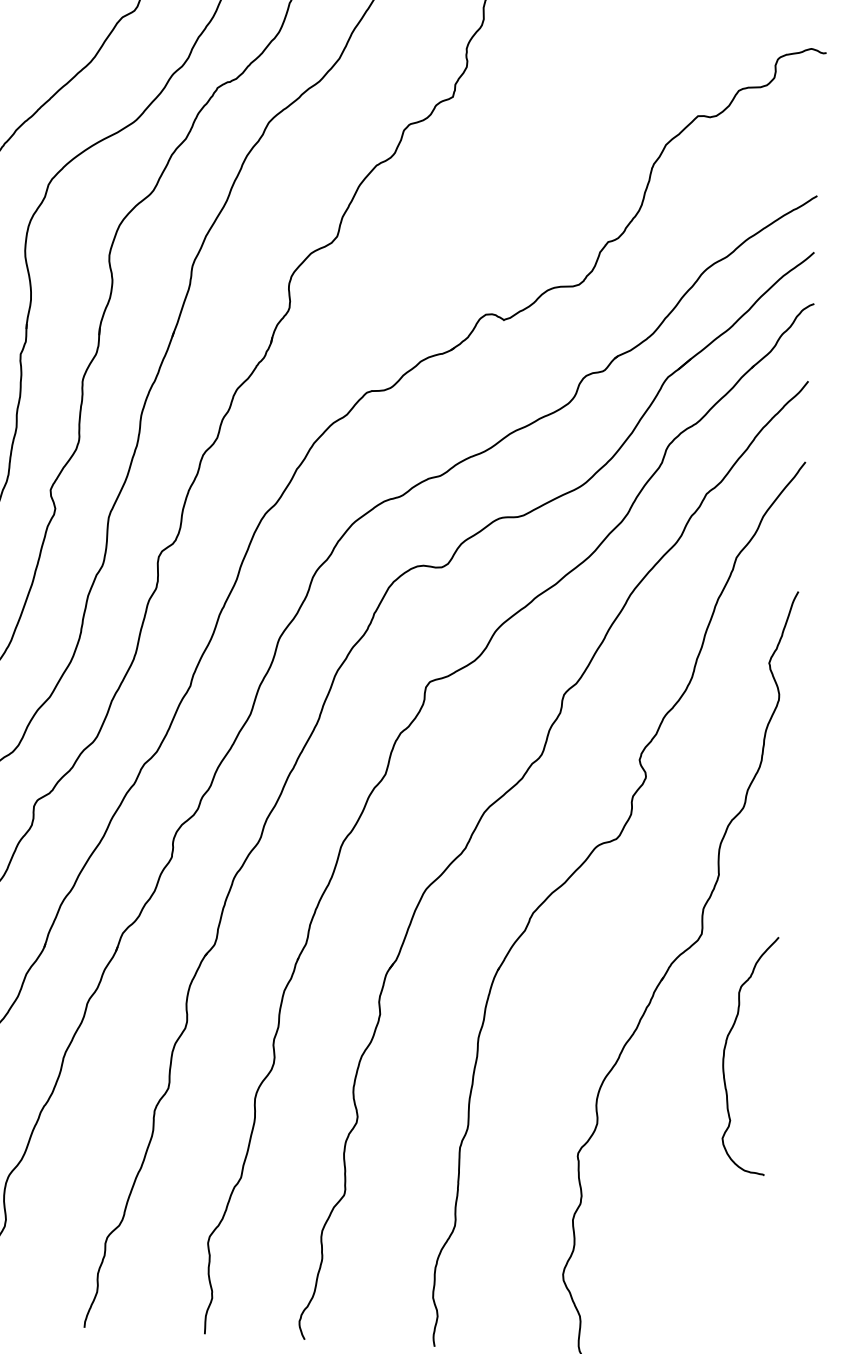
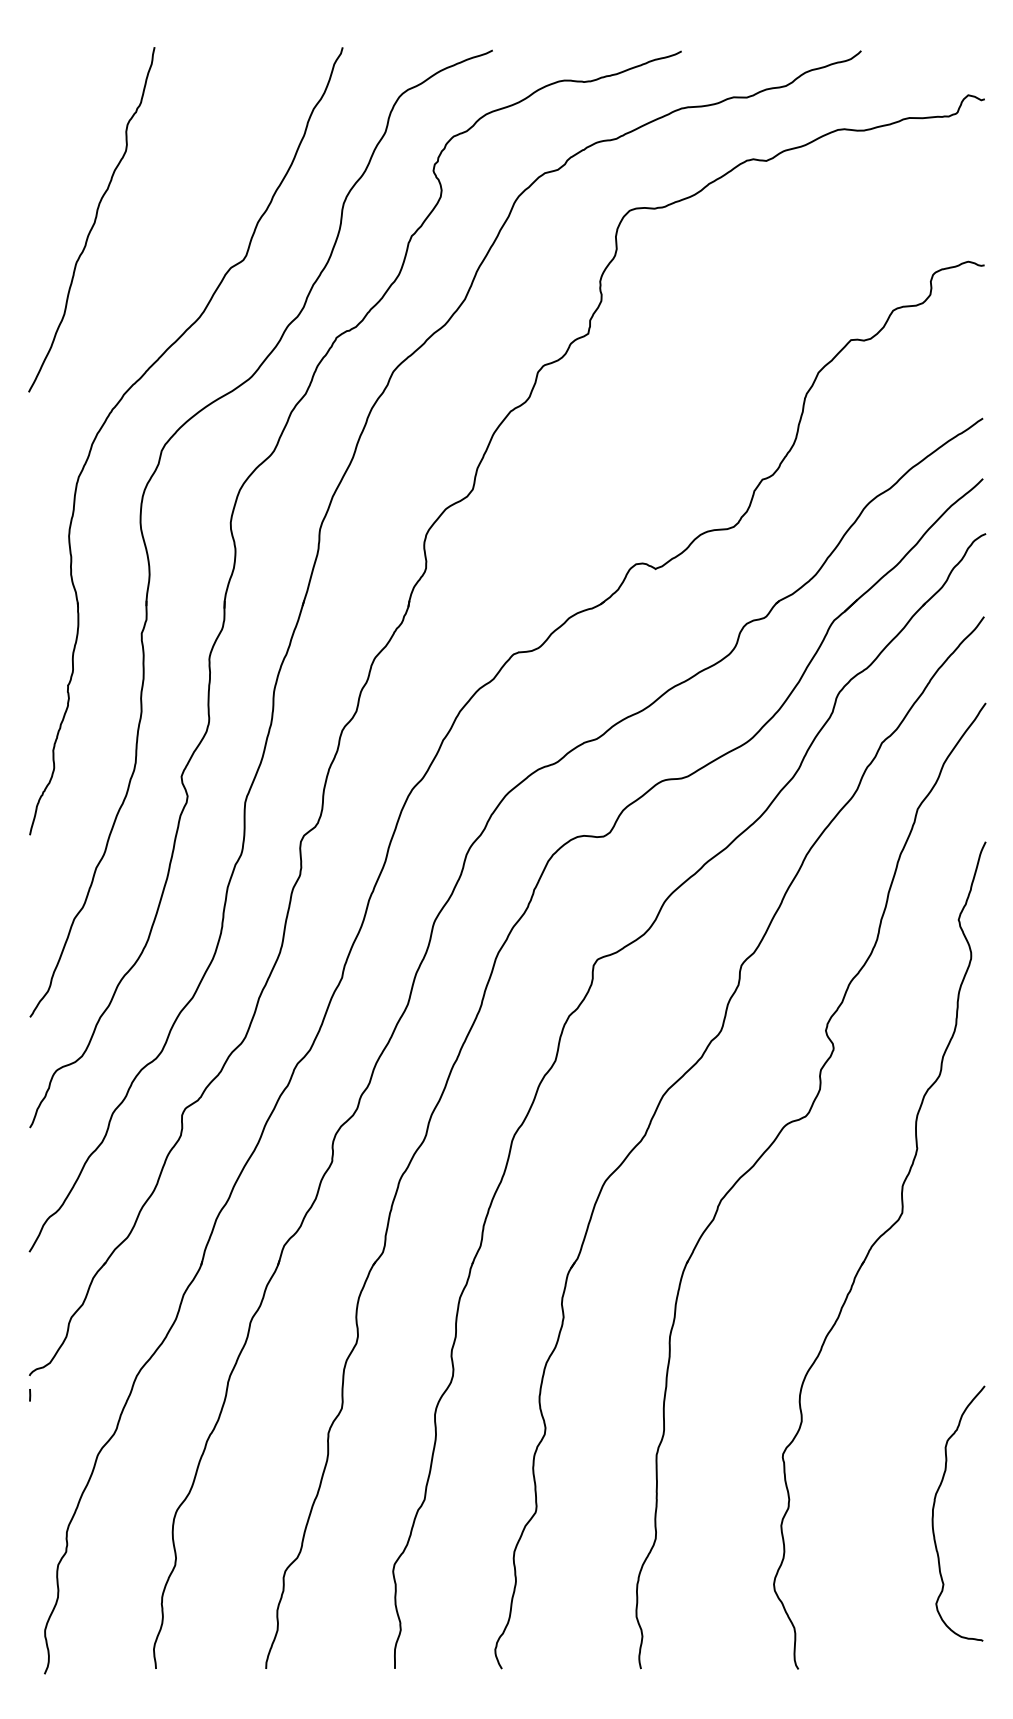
curve: (725, 1049) -> (934, 1508), moved

